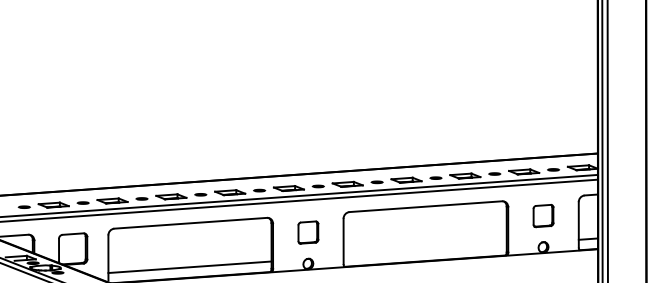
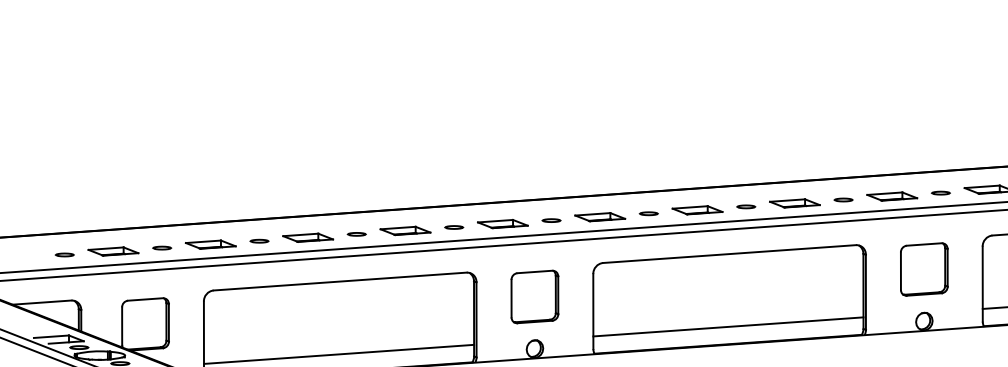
part: (543, 215) -> (924, 268), size x1.43
part: (308, 232) -> (535, 296), size x1.43
line: (424, 250) -> (727, 326), added

